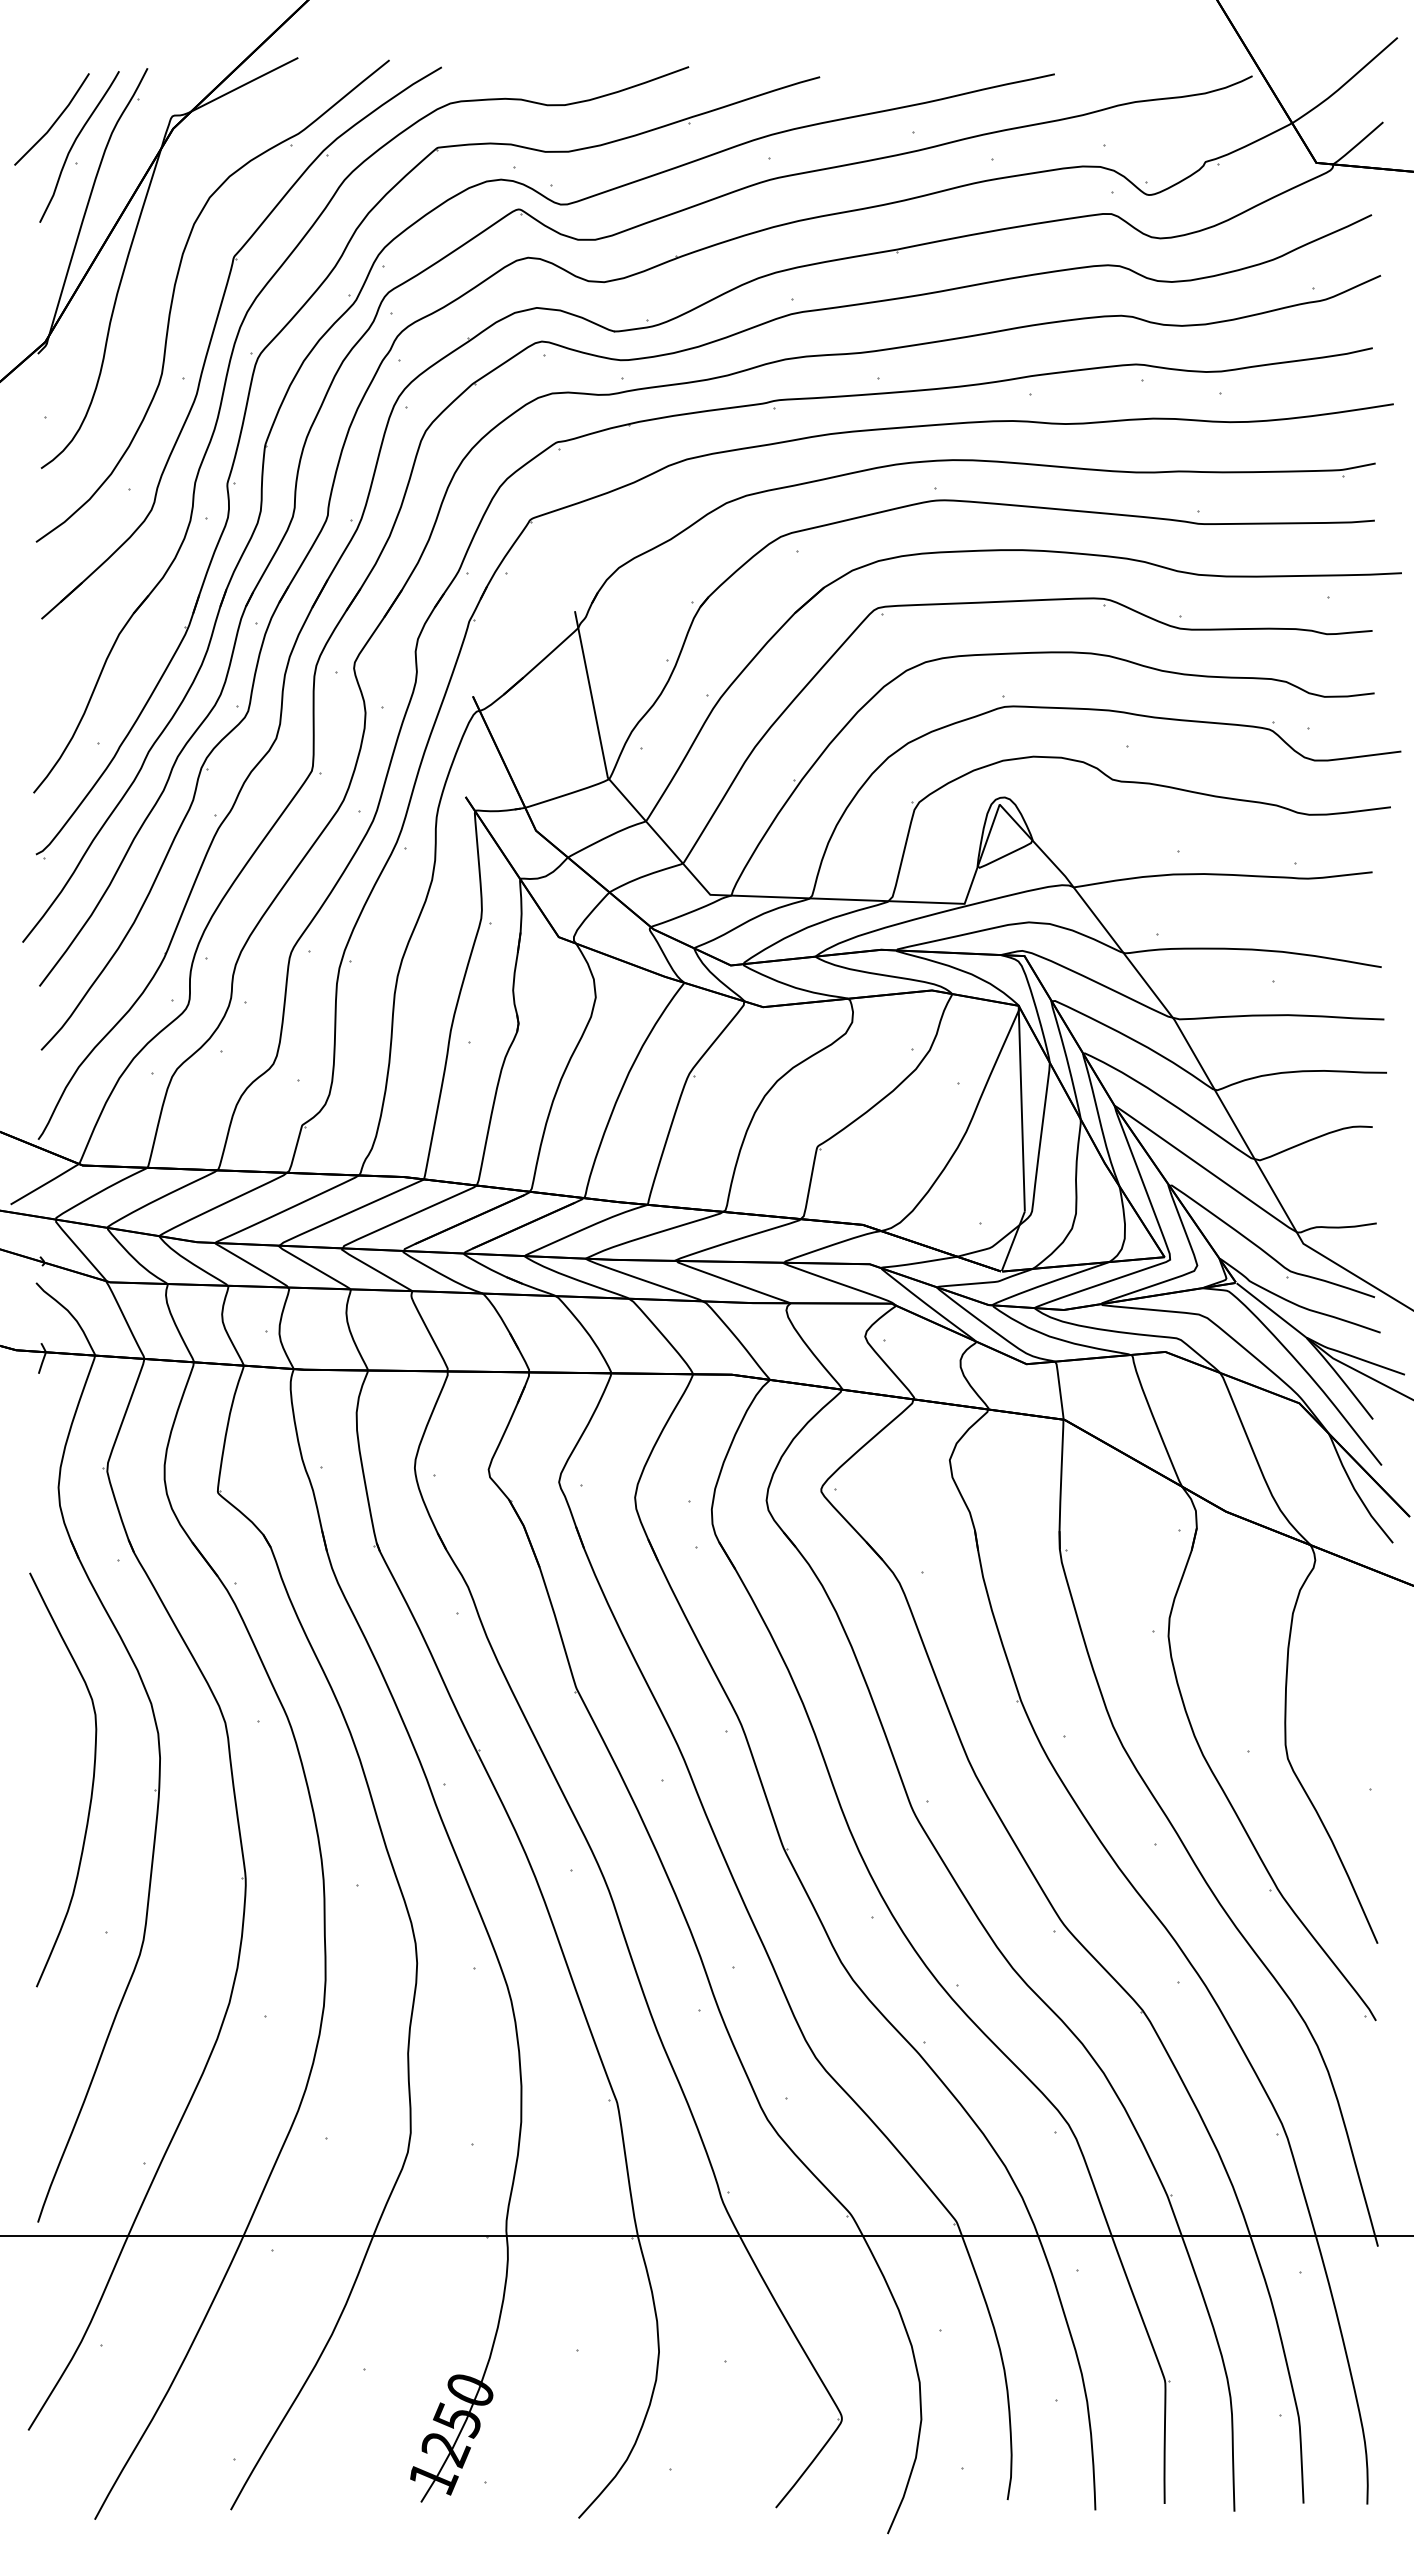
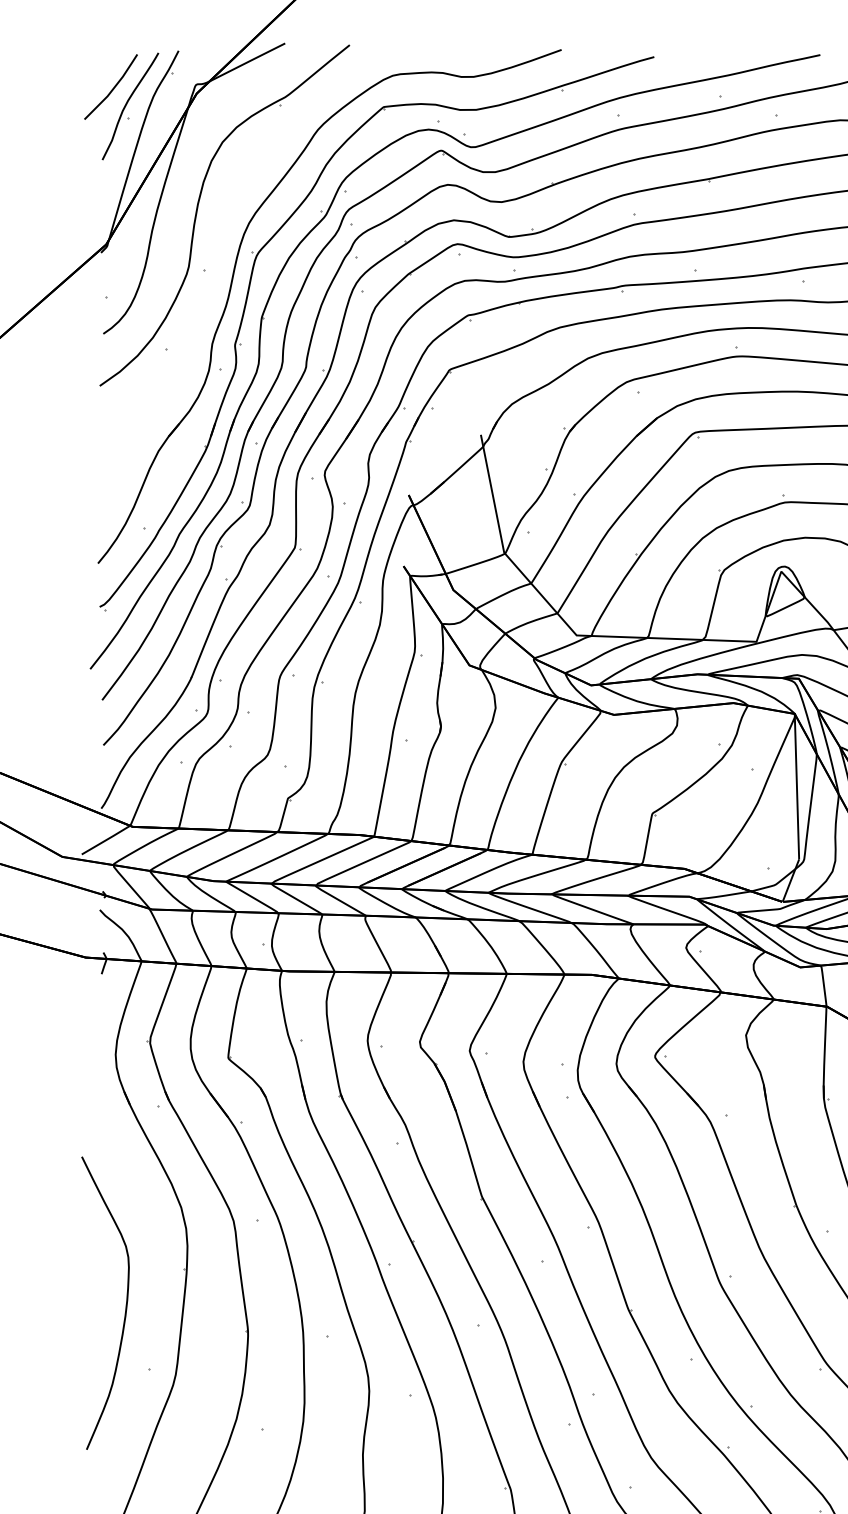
part: (213, 335) -> (225, 239), removed
curve: (91, 1786) -> (125, 1307), moved

